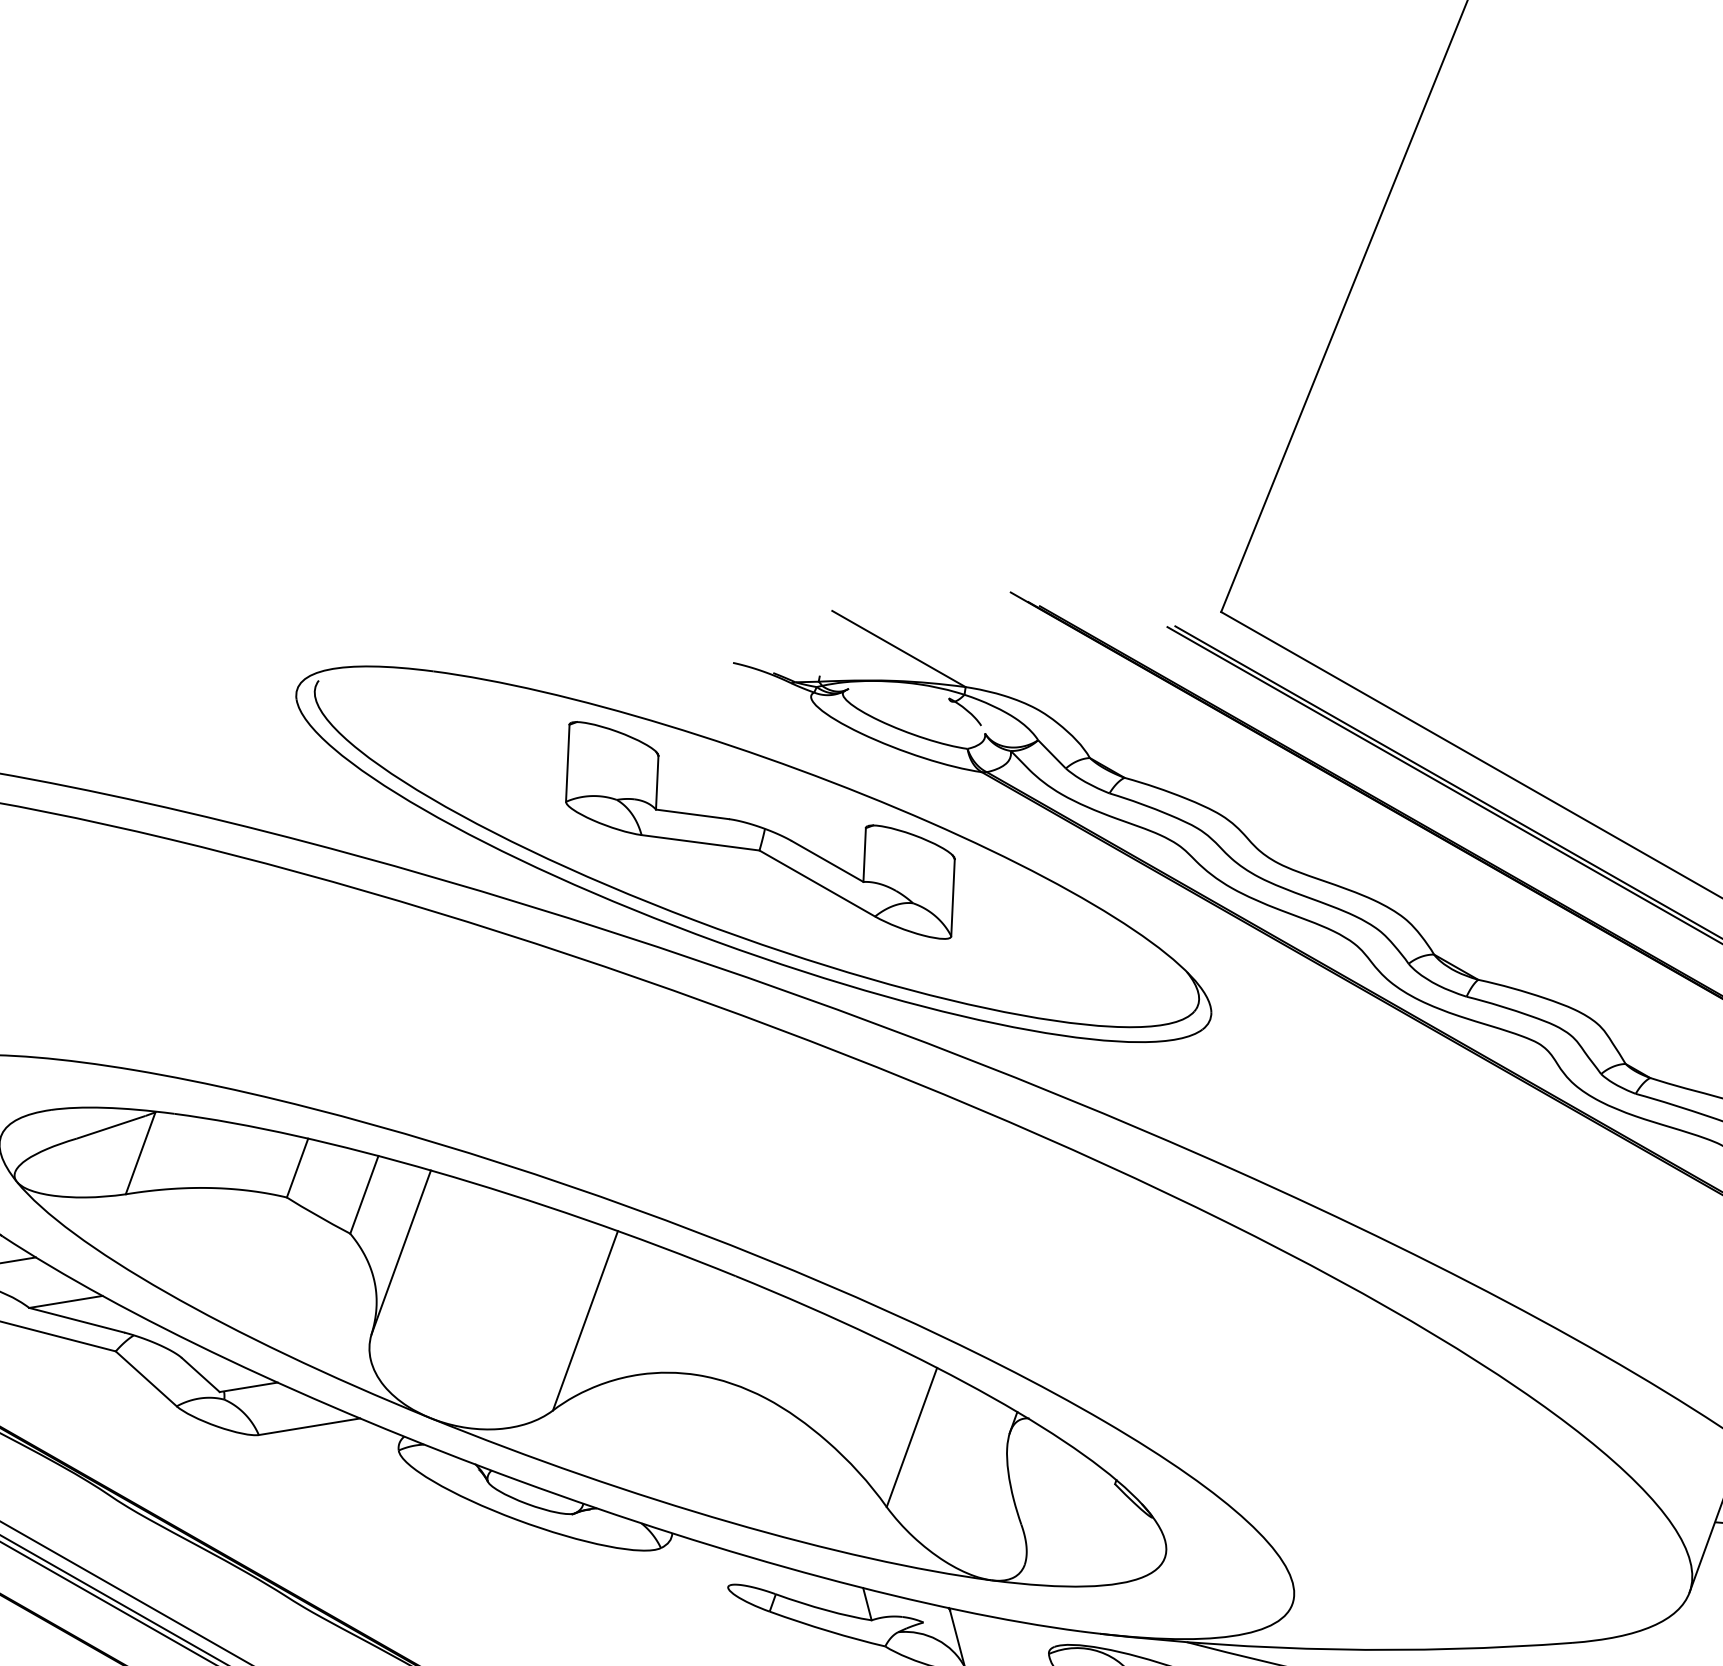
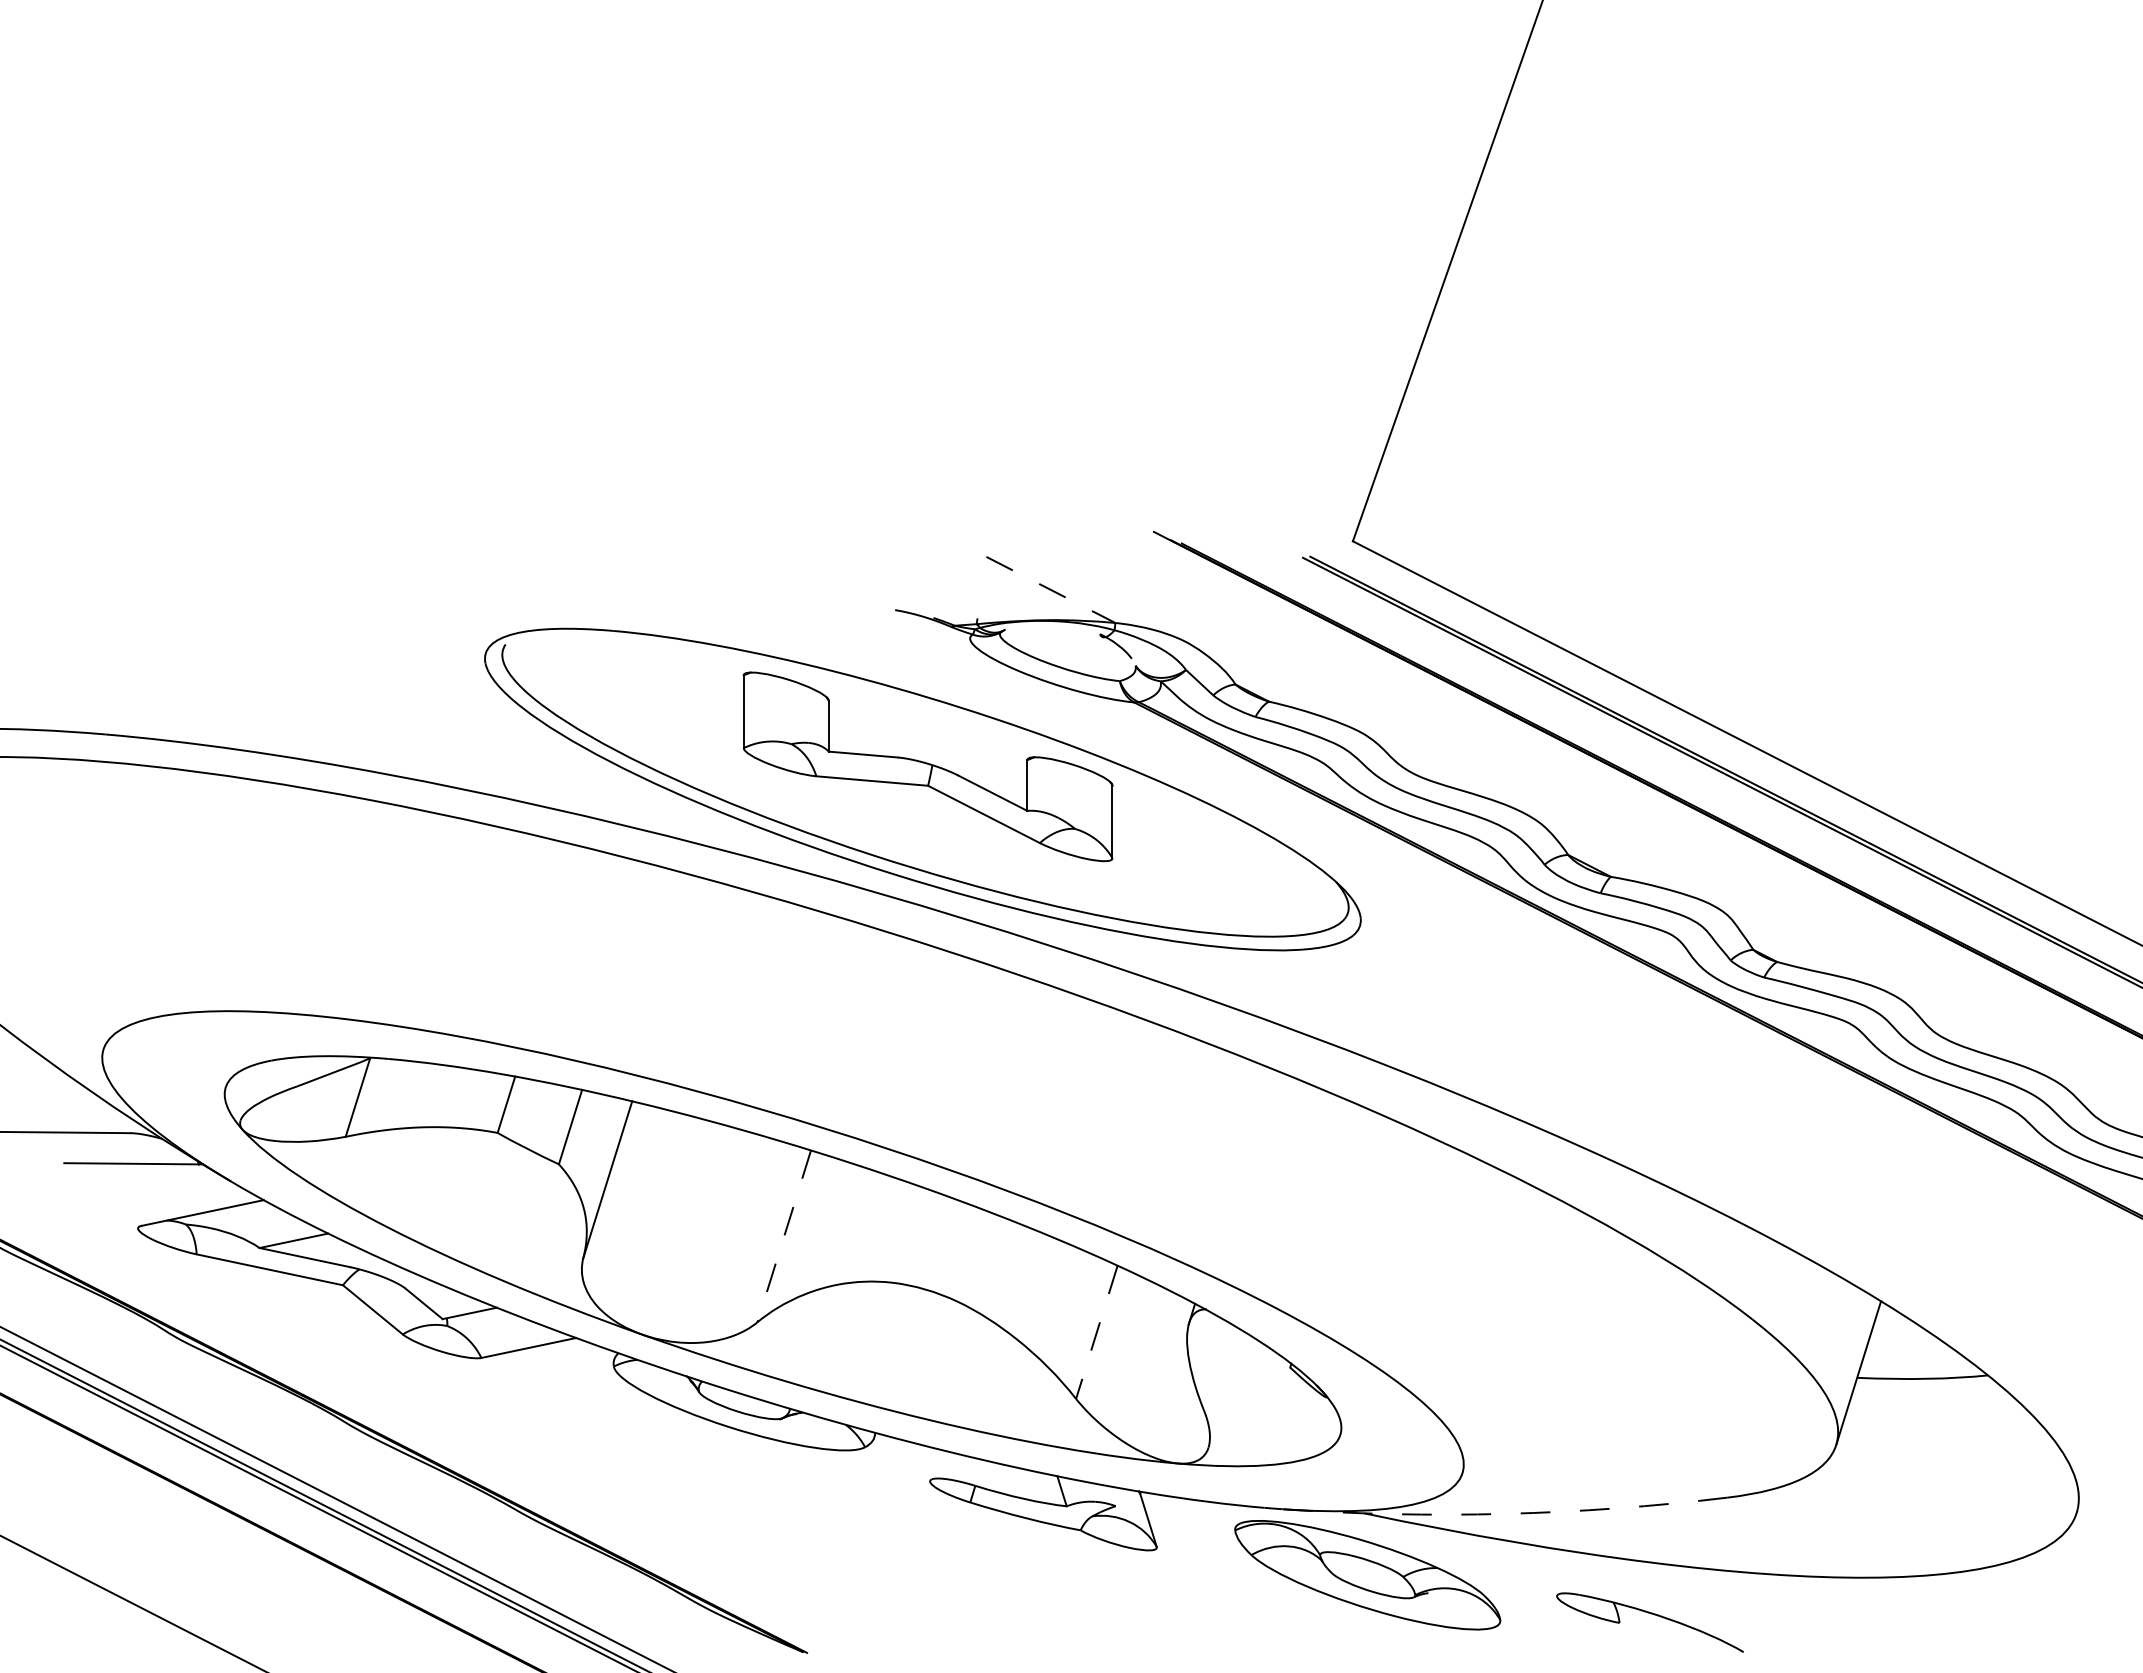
line: (899, 649) -> (1051, 590), solid -> dashed
line: (585, 1320) -> (784, 1236), solid -> dashed
line: (911, 1437) -> (1096, 1332), solid -> dashed
arc: (1336, 1649) -> (1505, 1513), solid -> dashed

